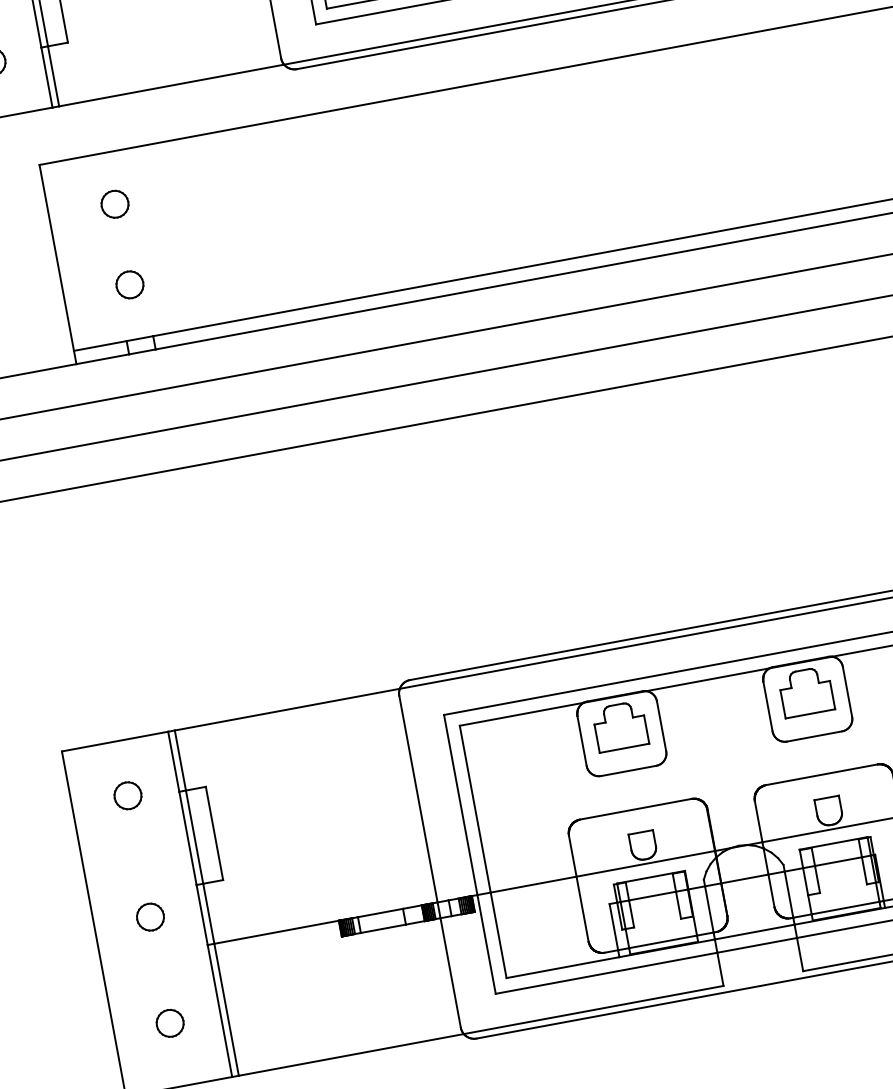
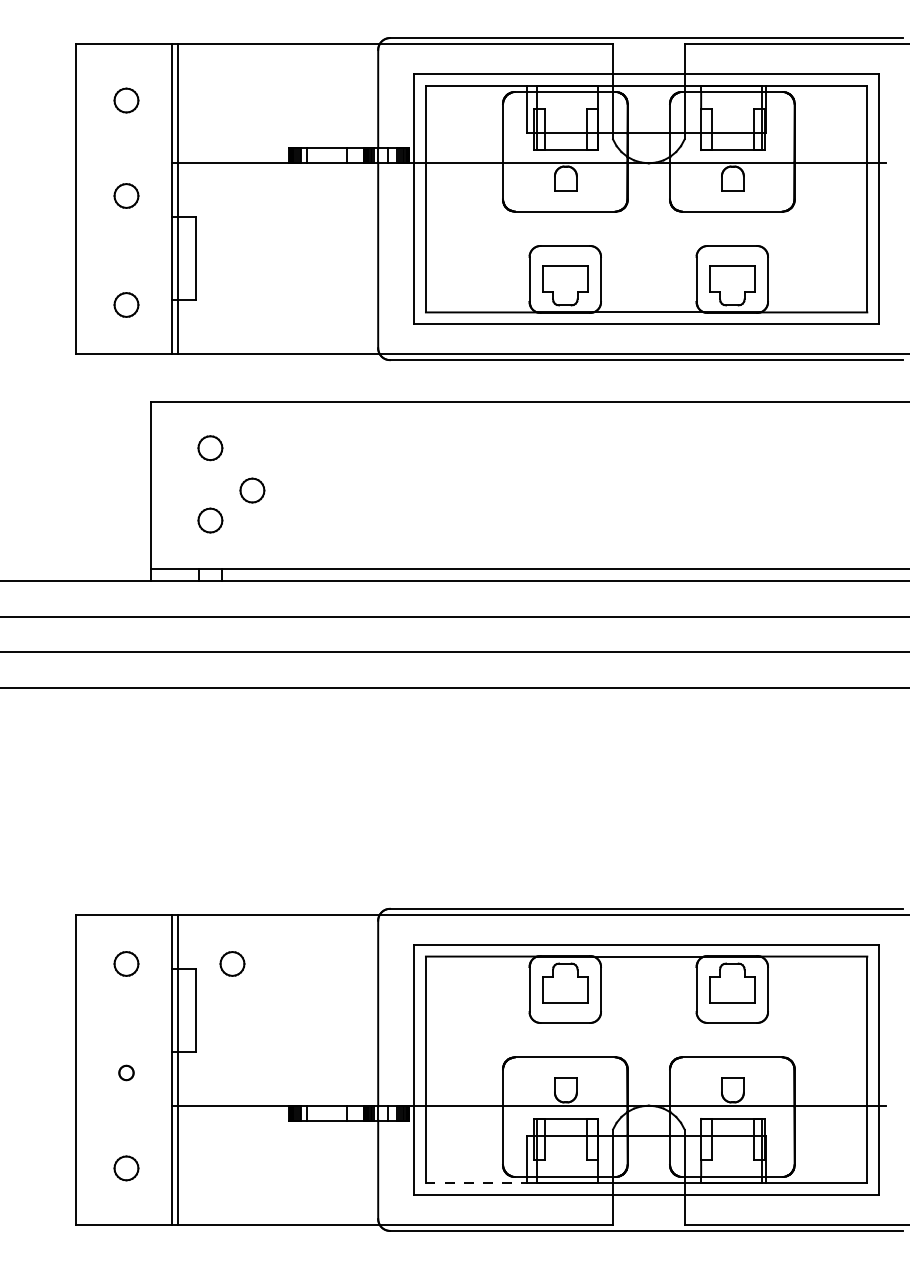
part: (170, 242) -> (252, 490), added
part: (245, 773) -> (232, 963), added
part: (150, 916) -> (126, 1072), size x0.6
line: (562, 967) -> (476, 1183), solid -> dashed

